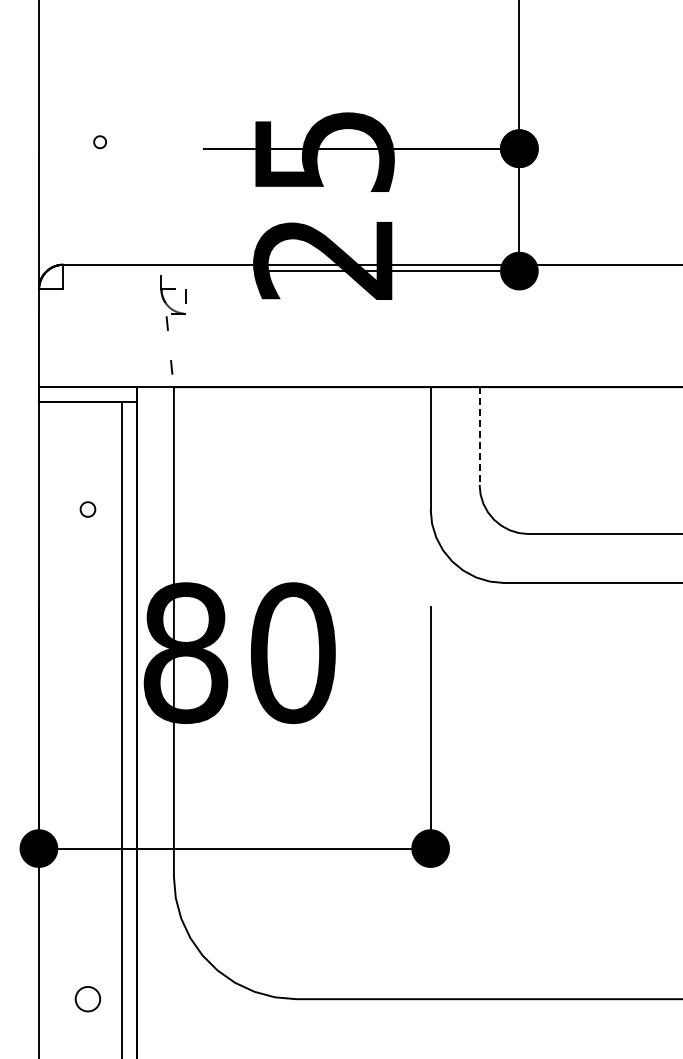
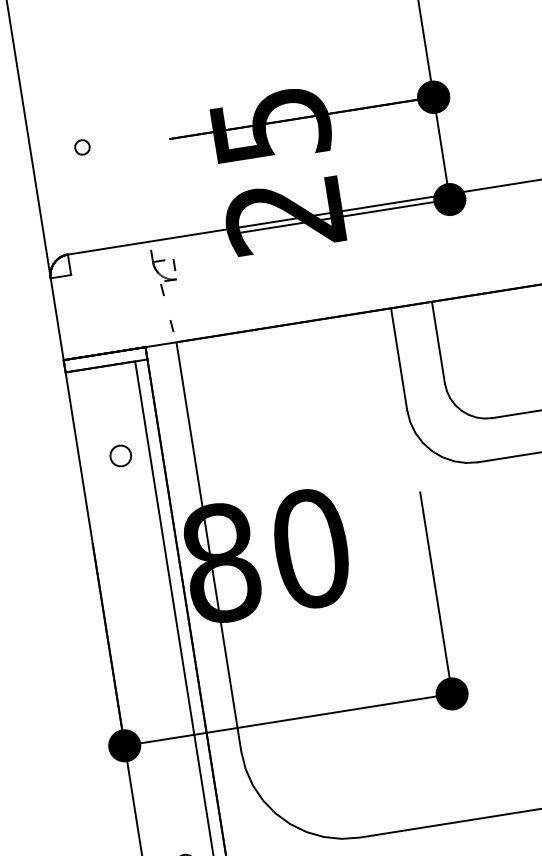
part: (99, 141) -> (81, 146), size x1.43
line: (479, 436) -> (438, 343), dashed -> solid
part: (87, 509) -> (120, 455), size x1.67

